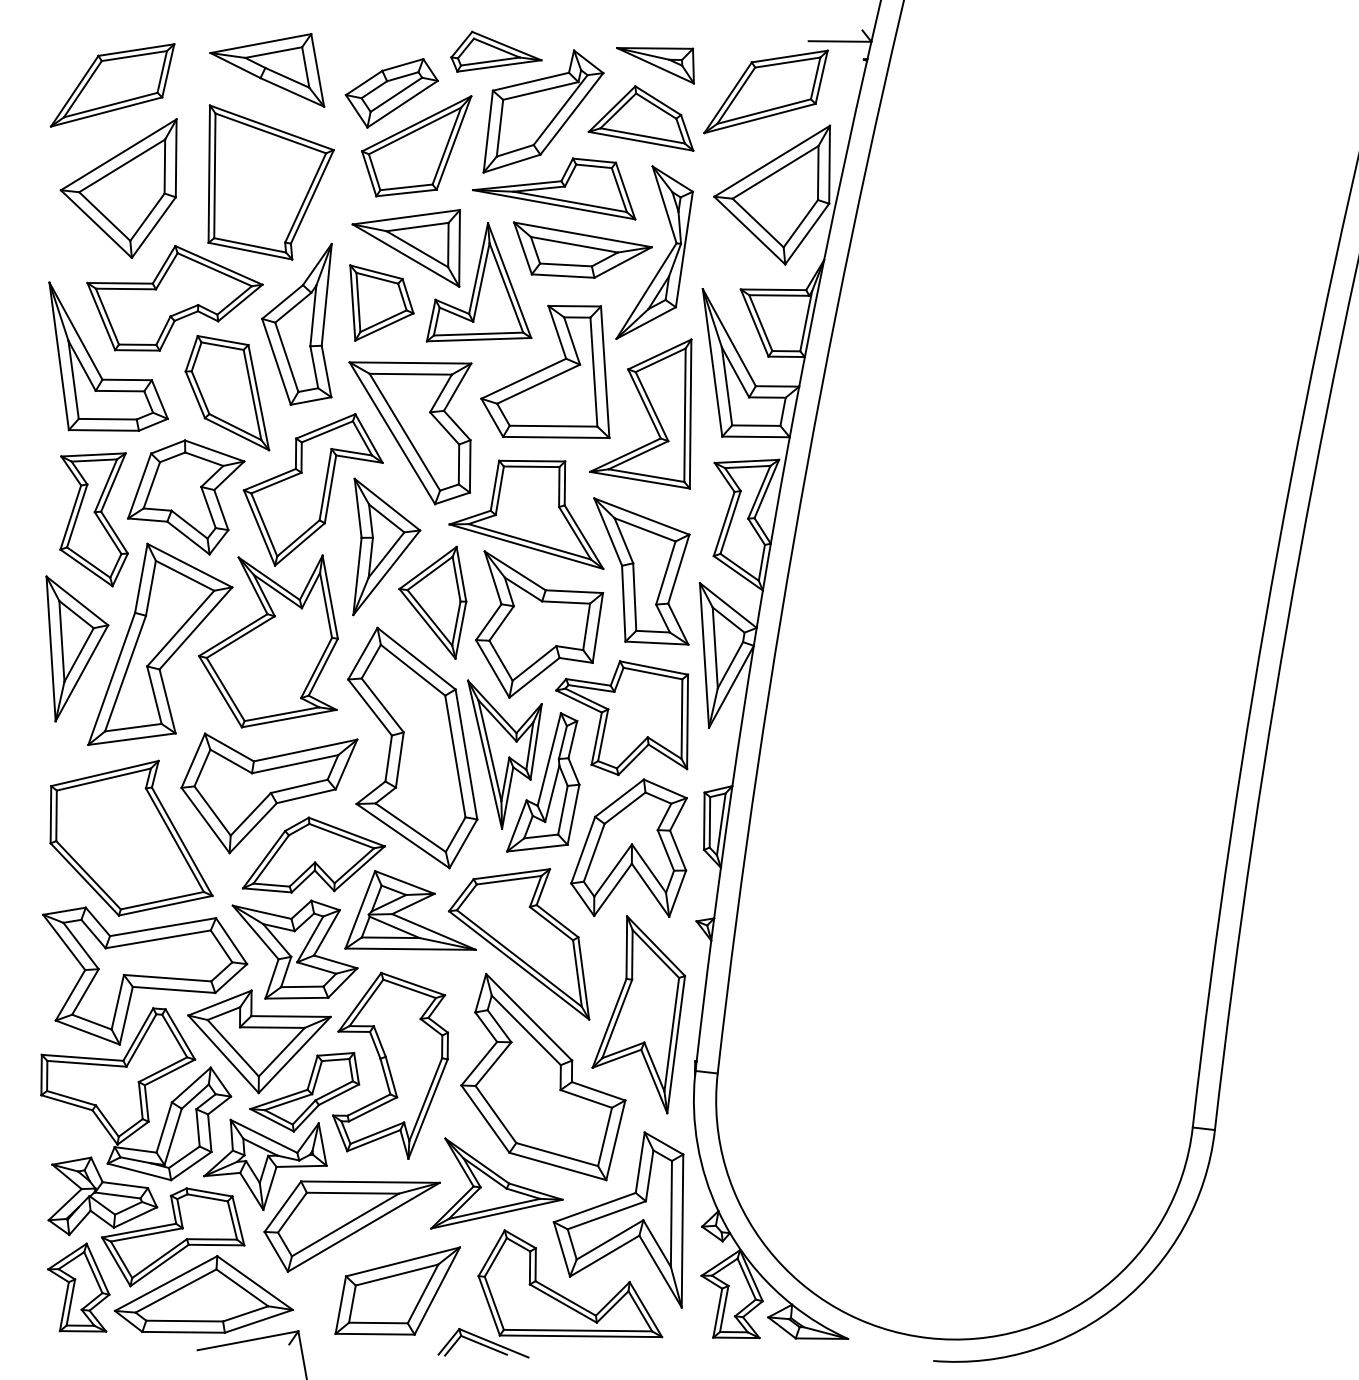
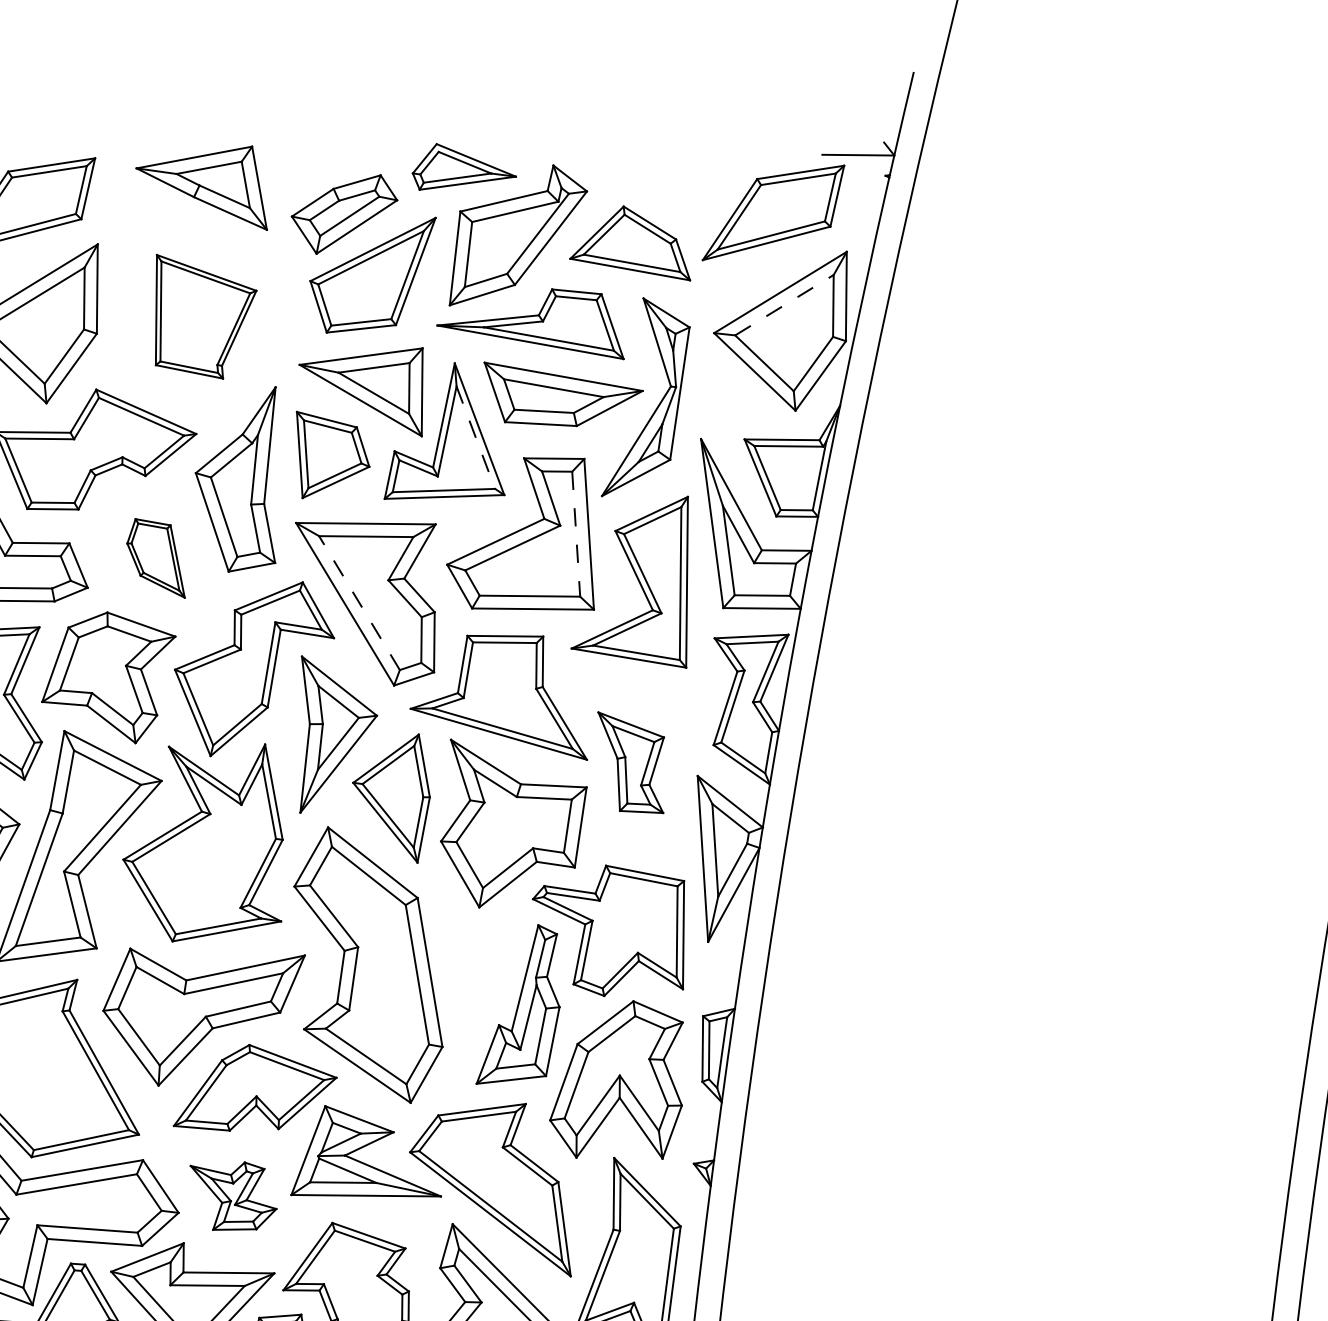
part: (655, 65) -> (646, 182), removed
line: (776, 172) -> (785, 305), solid -> dashed
part: (270, 182) -> (205, 316), size x0.7
line: (506, 287) -> (475, 437), solid -> dashed
line: (593, 372) -> (575, 534), solid -> dashed
part: (227, 393) -> (156, 558), size x0.6
line: (404, 431) -> (359, 602), solid -> dashed
part: (641, 571) -> (630, 762), size x0.6
part: (504, 754) -> (473, 972), removed
part: (294, 949) -> (232, 1196), size x0.6

